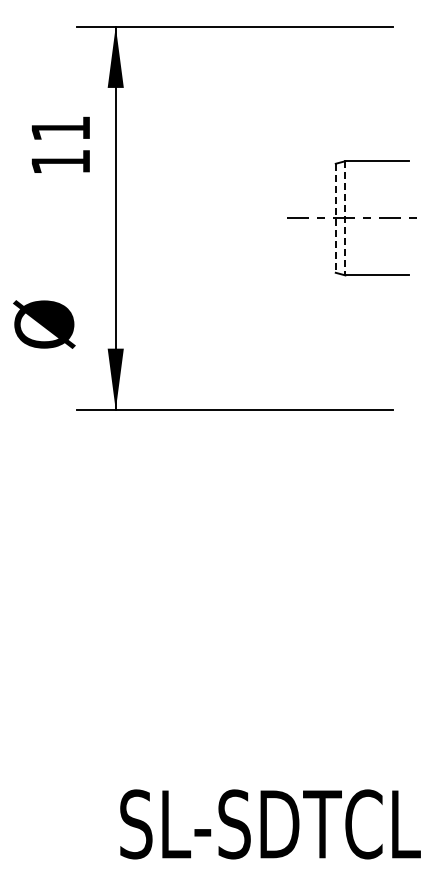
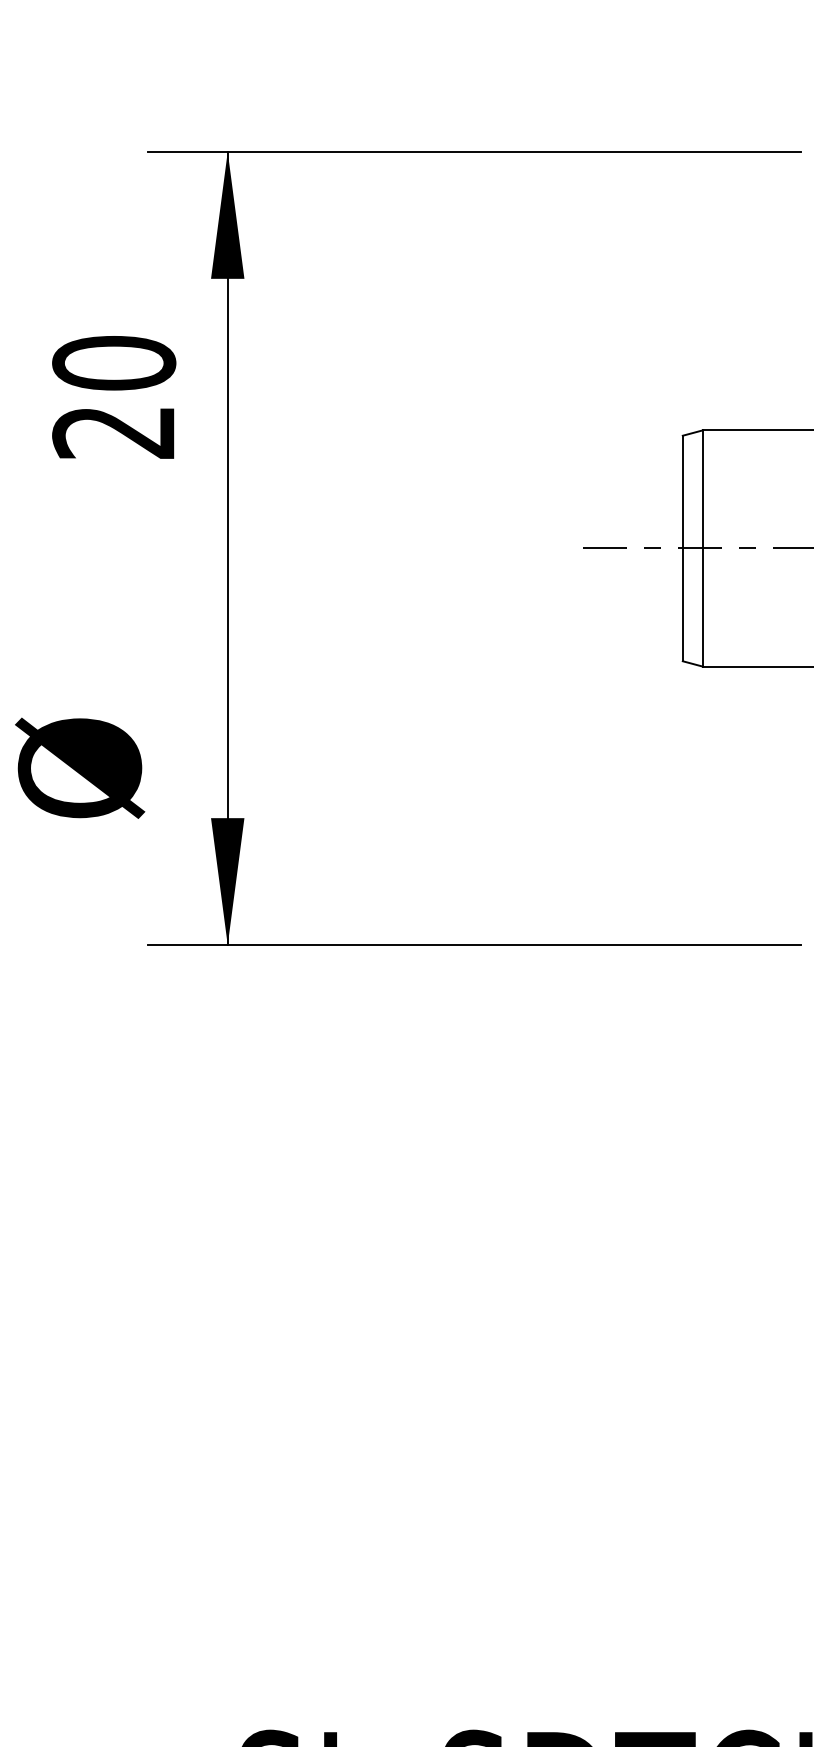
text: (60, 144) -> (113, 395), 11 -> 20
line: (335, 218) -> (682, 548), dashed -> solid
line: (345, 218) -> (702, 548), dashed -> solid

